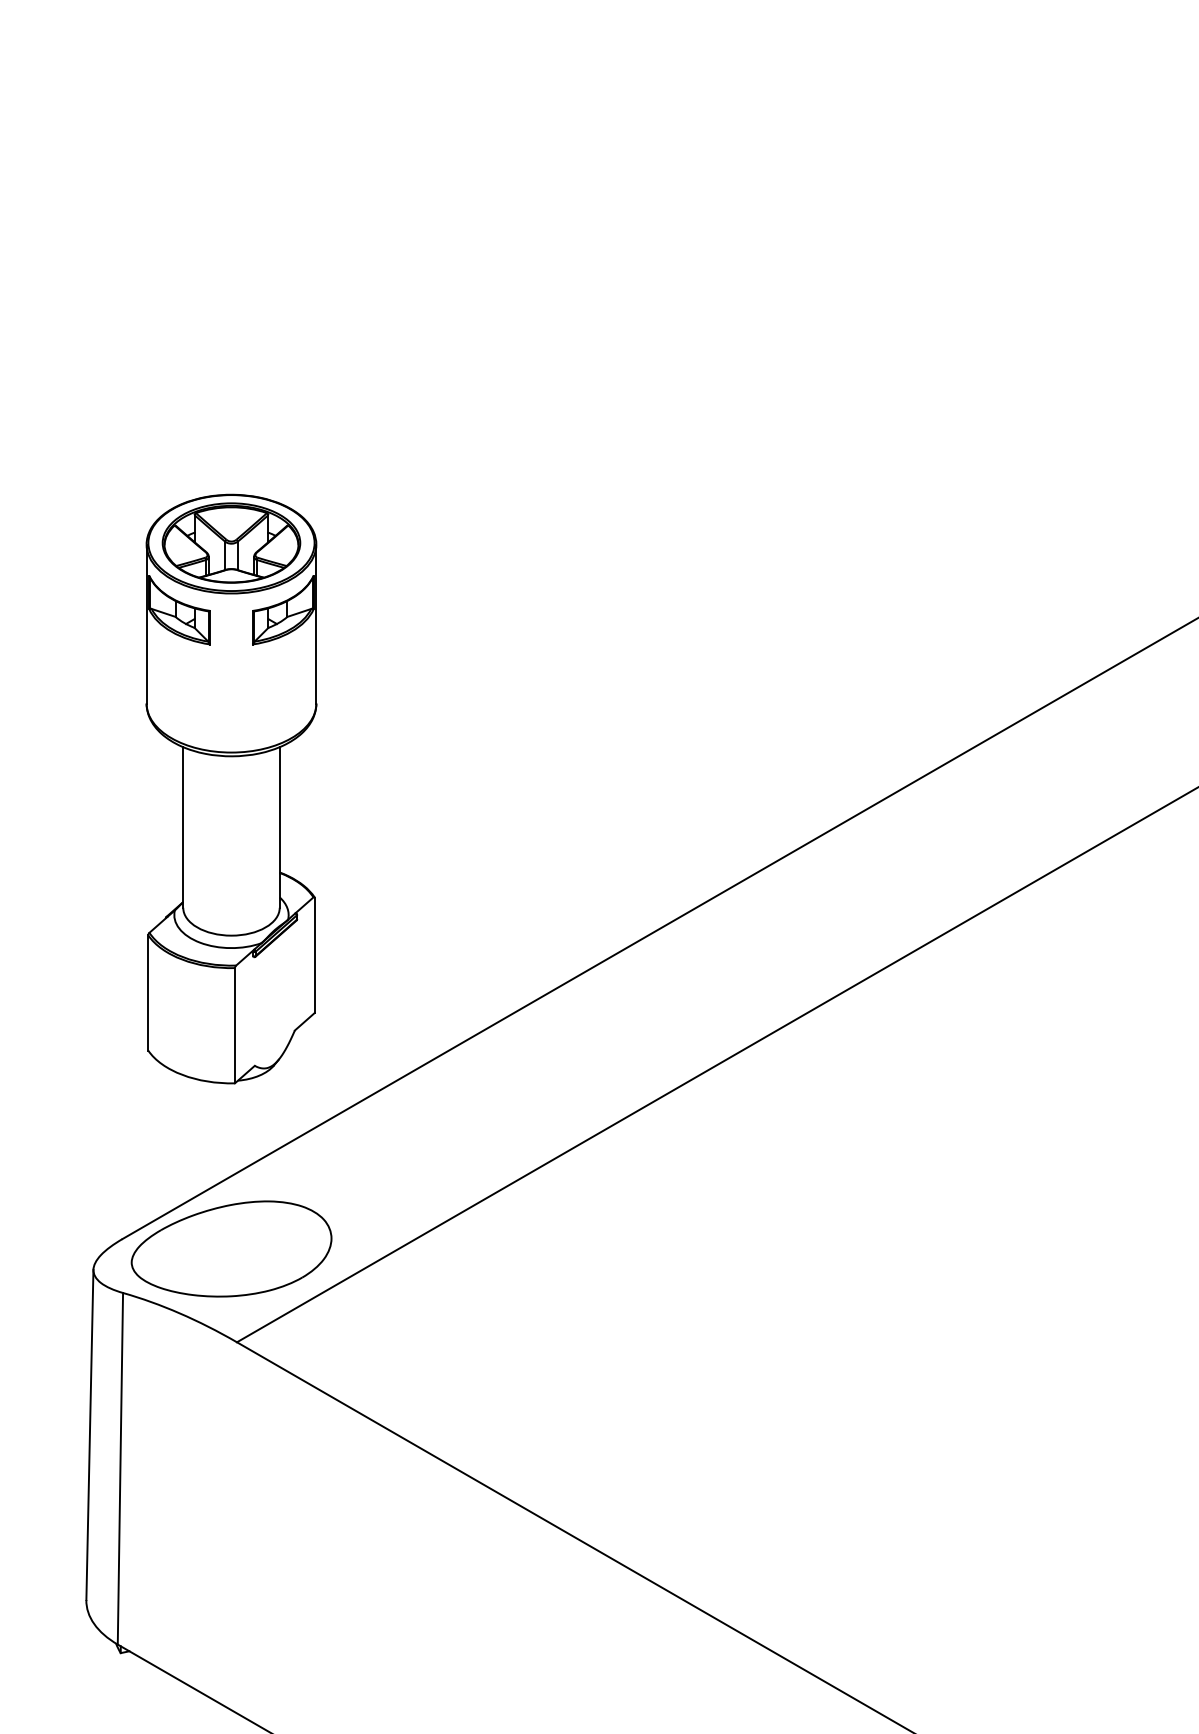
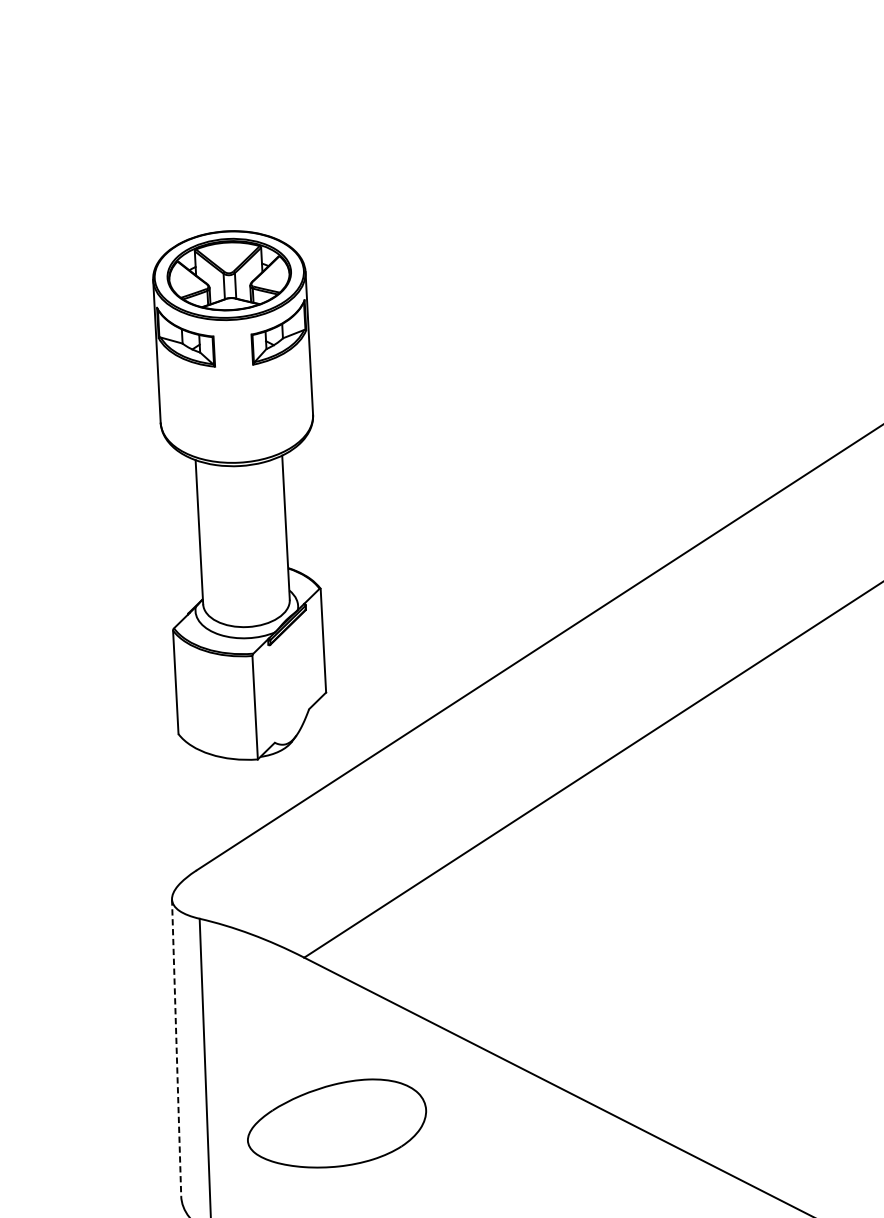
part: (231, 788) -> (240, 494), moved
part: (231, 1248) -> (336, 1123), moved
line: (89, 1435) -> (176, 1048), solid -> dashed

